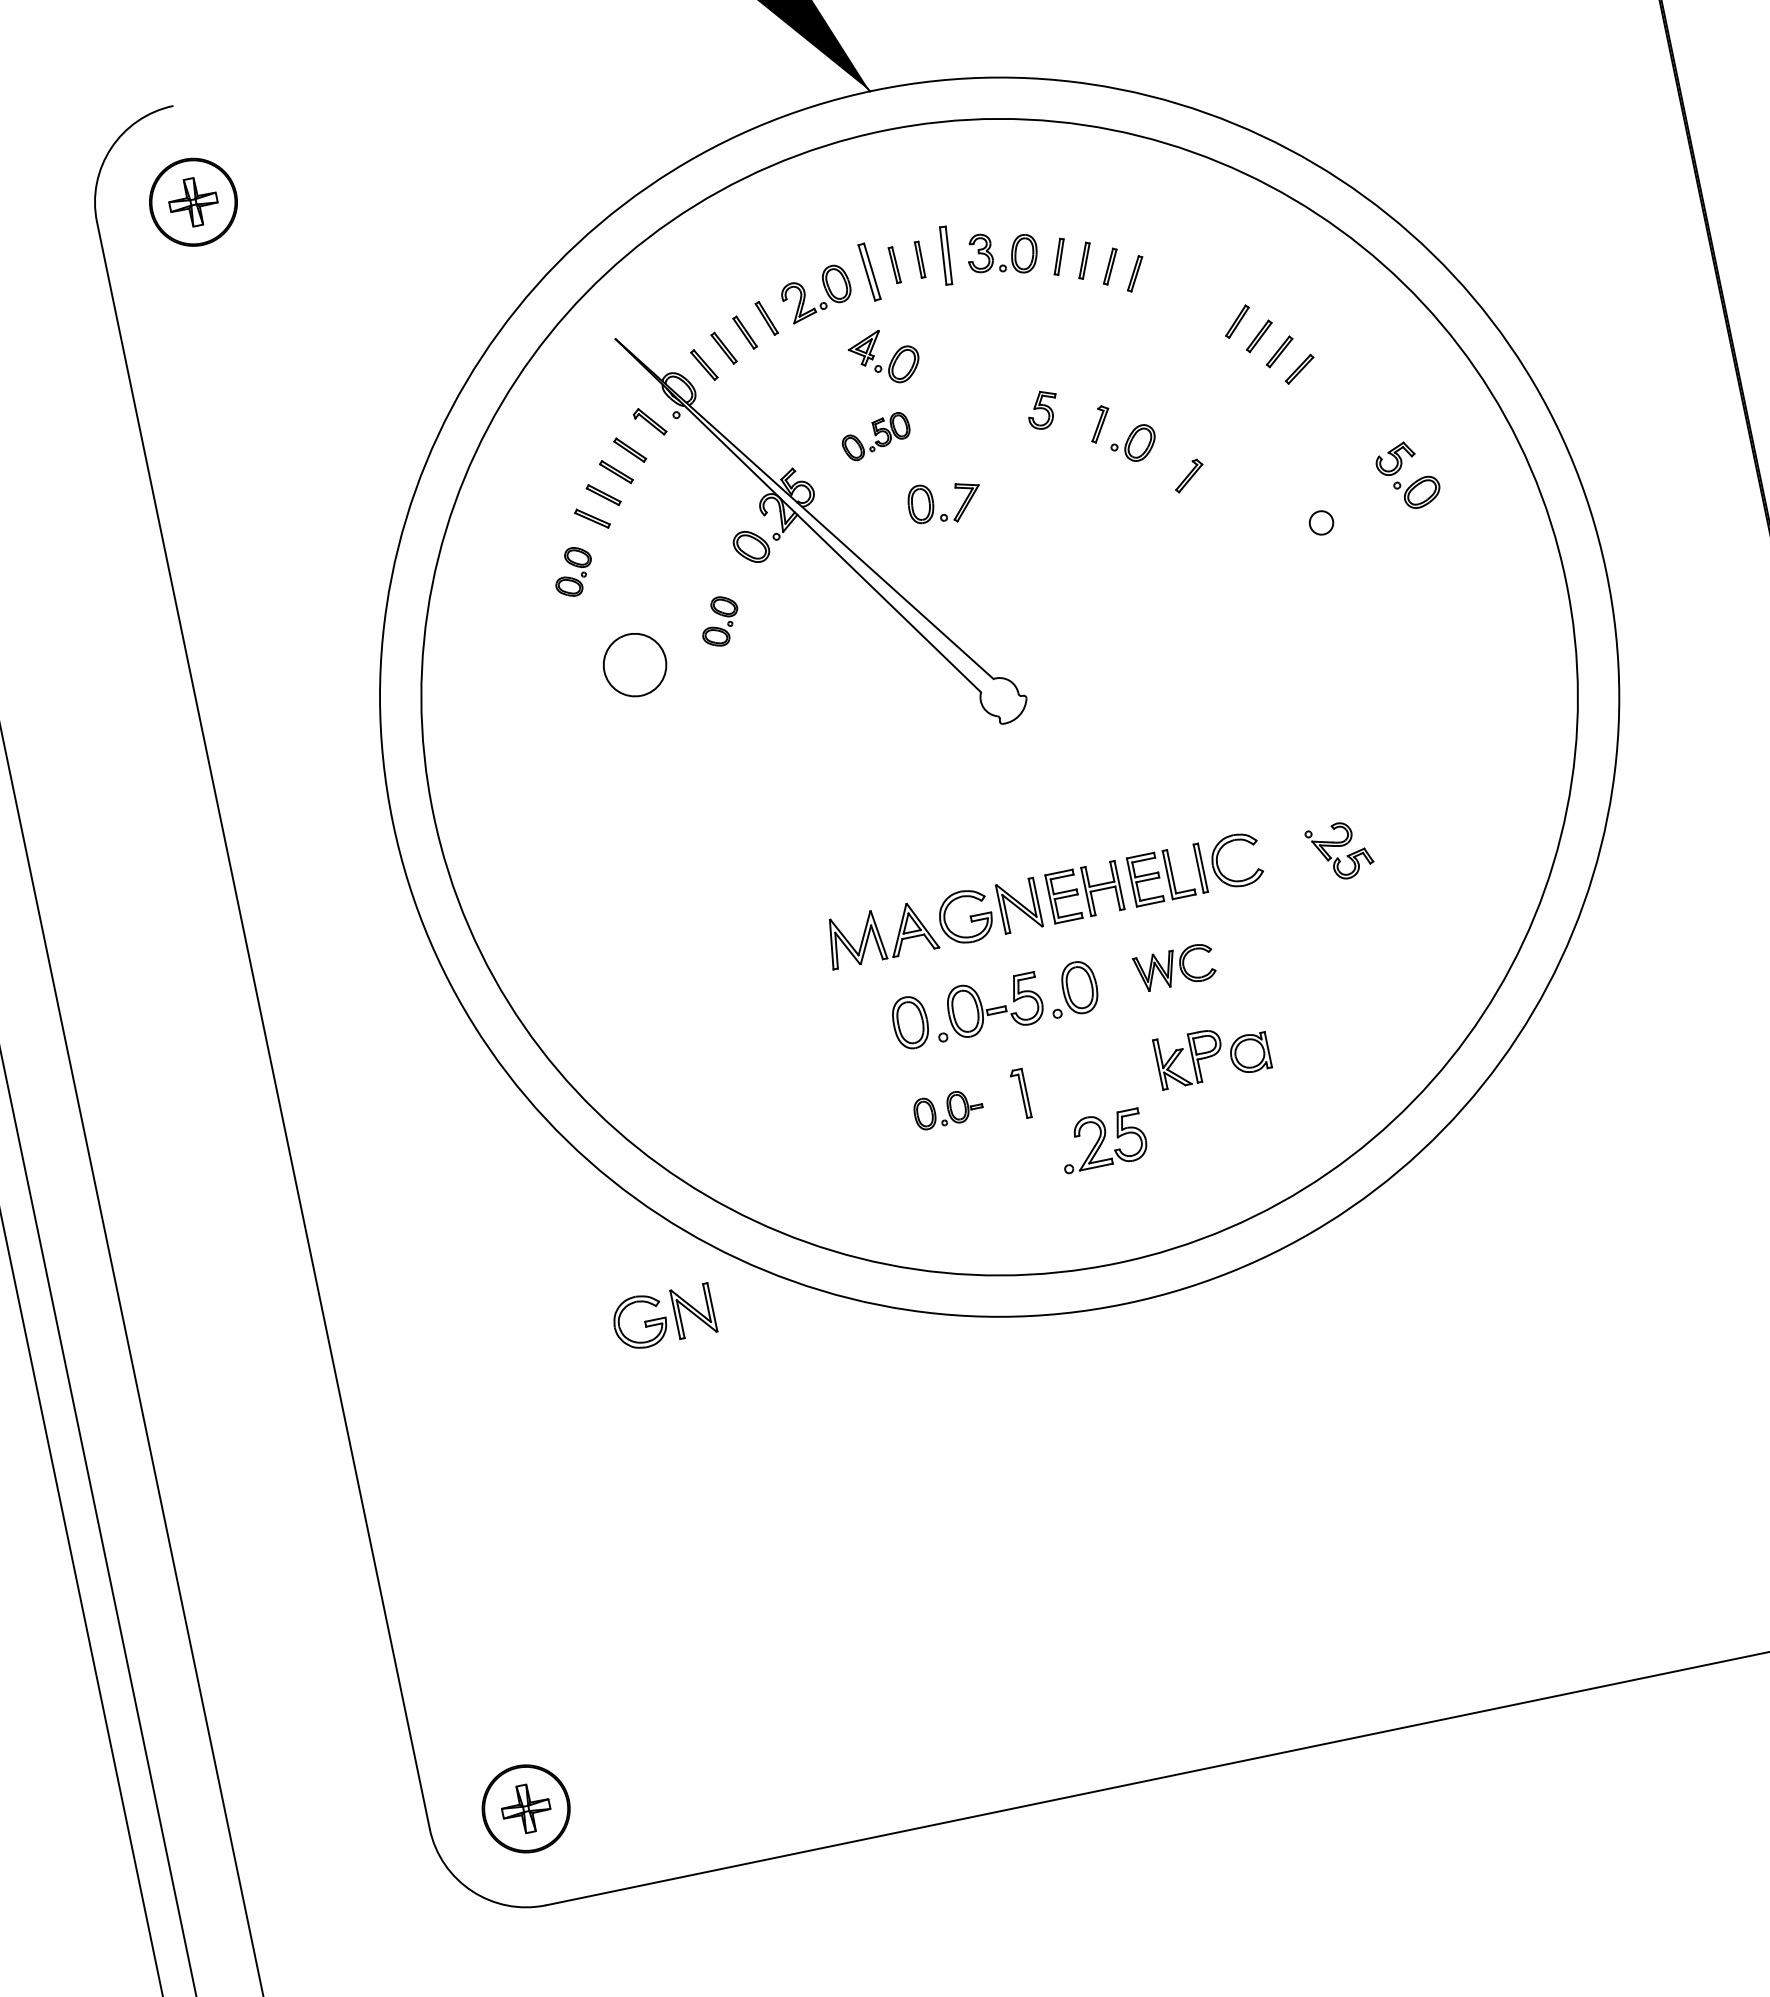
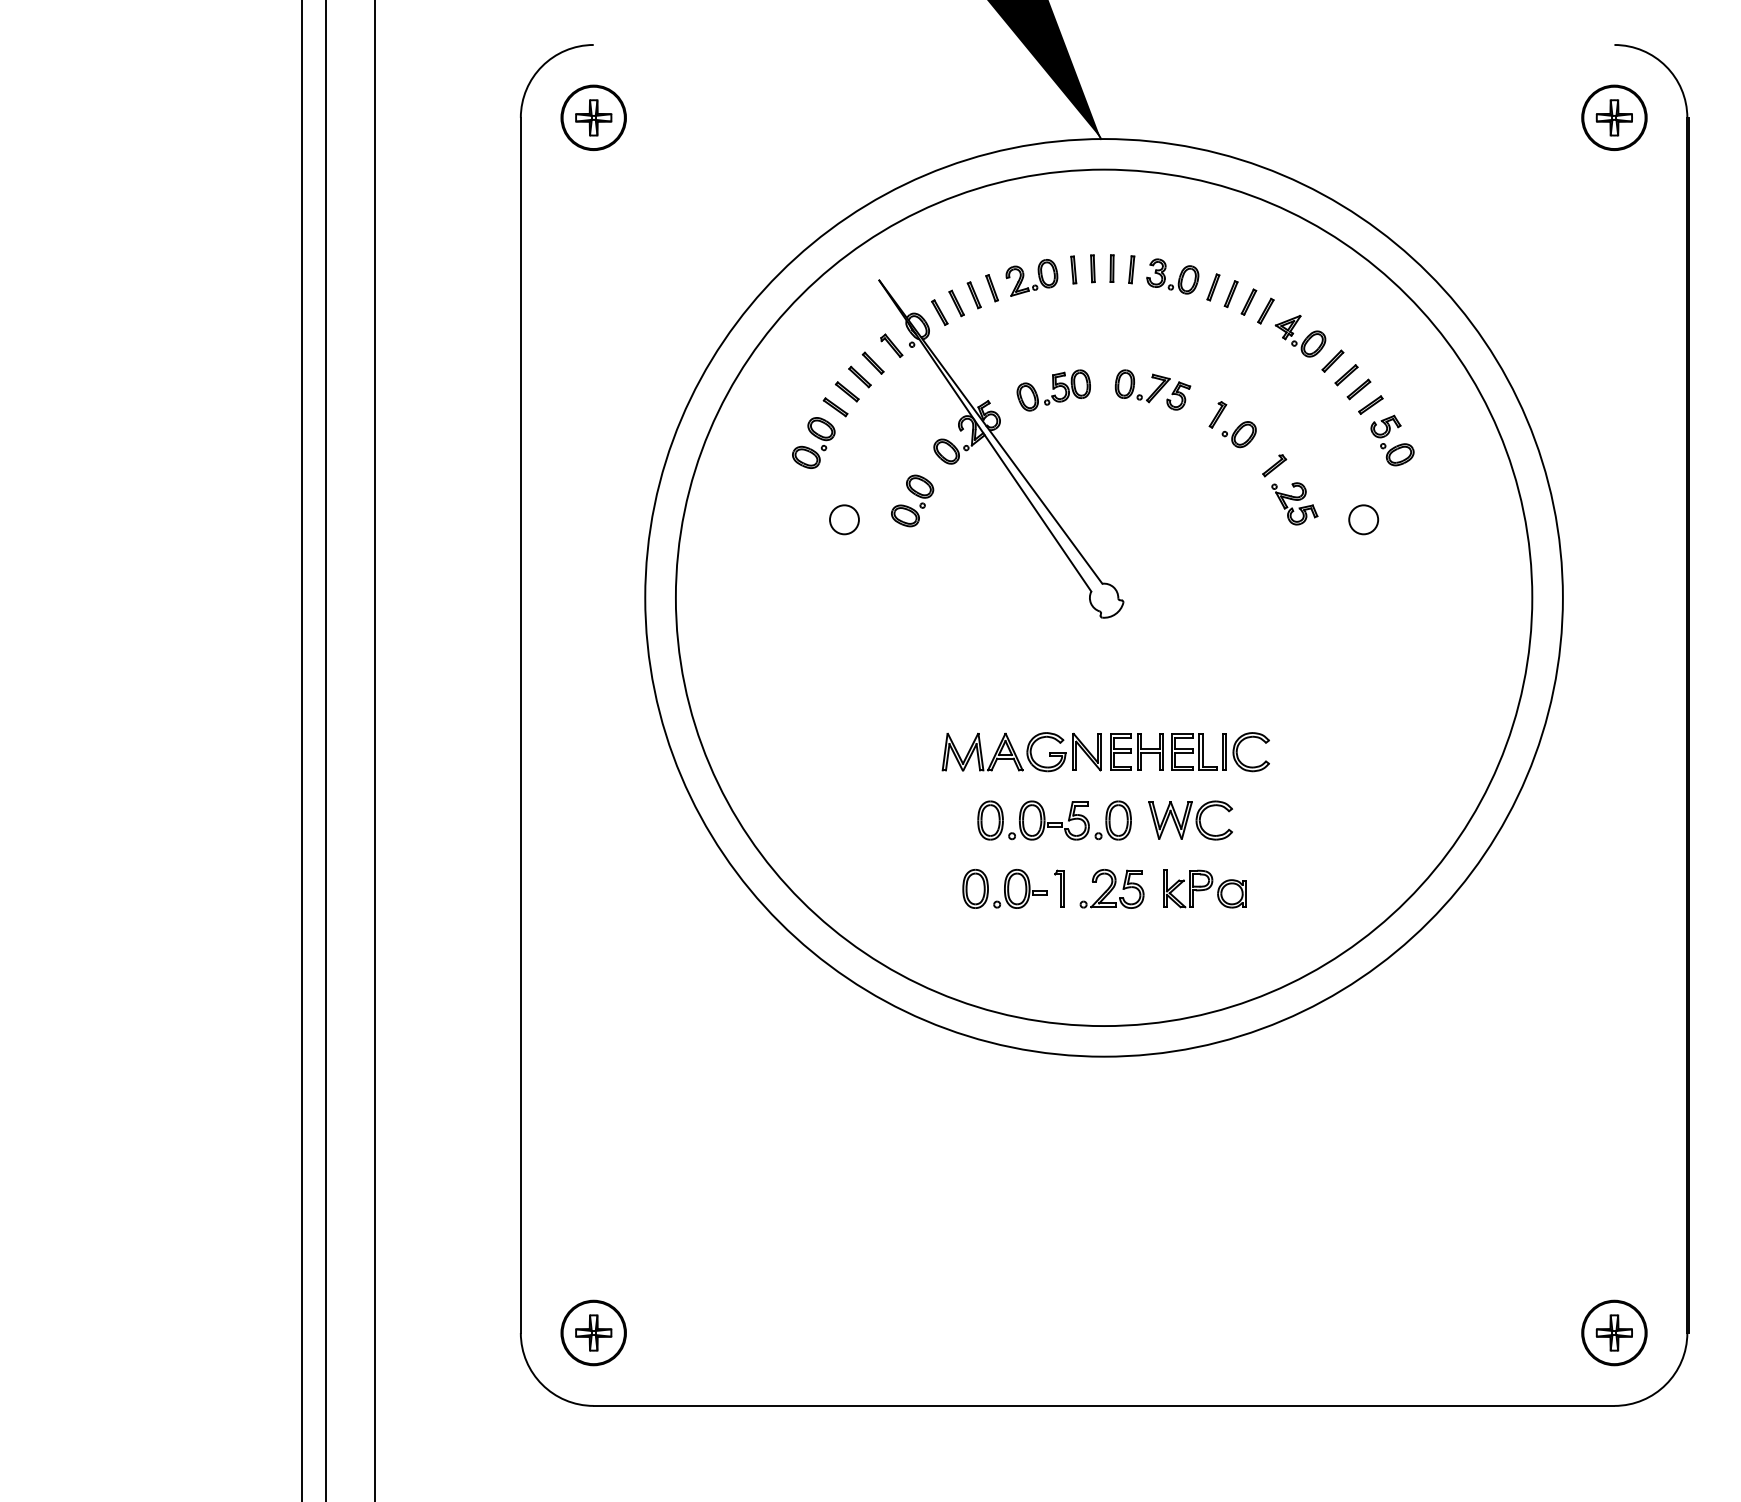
part: (945, 255) -> (1131, 269), size x0.62
part: (869, 271) -> (1073, 269), size x0.62
part: (884, 357) -> (1300, 336), moved
part: (875, 436) -> (1053, 390), size x1.43
part: (1412, 483) -> (1394, 446), moved
part: (934, 504) -> (1134, 386), moved
circle: (1321, 522) -> (1363, 519), size x1.67
part: (572, 571) -> (813, 442), size x1.43
part: (719, 620) -> (912, 500), size x1.43
circle: (634, 664) -> (844, 519), size x0.62
part: (1339, 851) -> (1294, 503), moved
part: (1174, 967) -> (1190, 820), size x1.43
part: (947, 1108) -> (1004, 888), size x1.67
part: (1101, 1140) -> (1111, 888), moved
part: (662, 1318) -> (766, 997), removed

